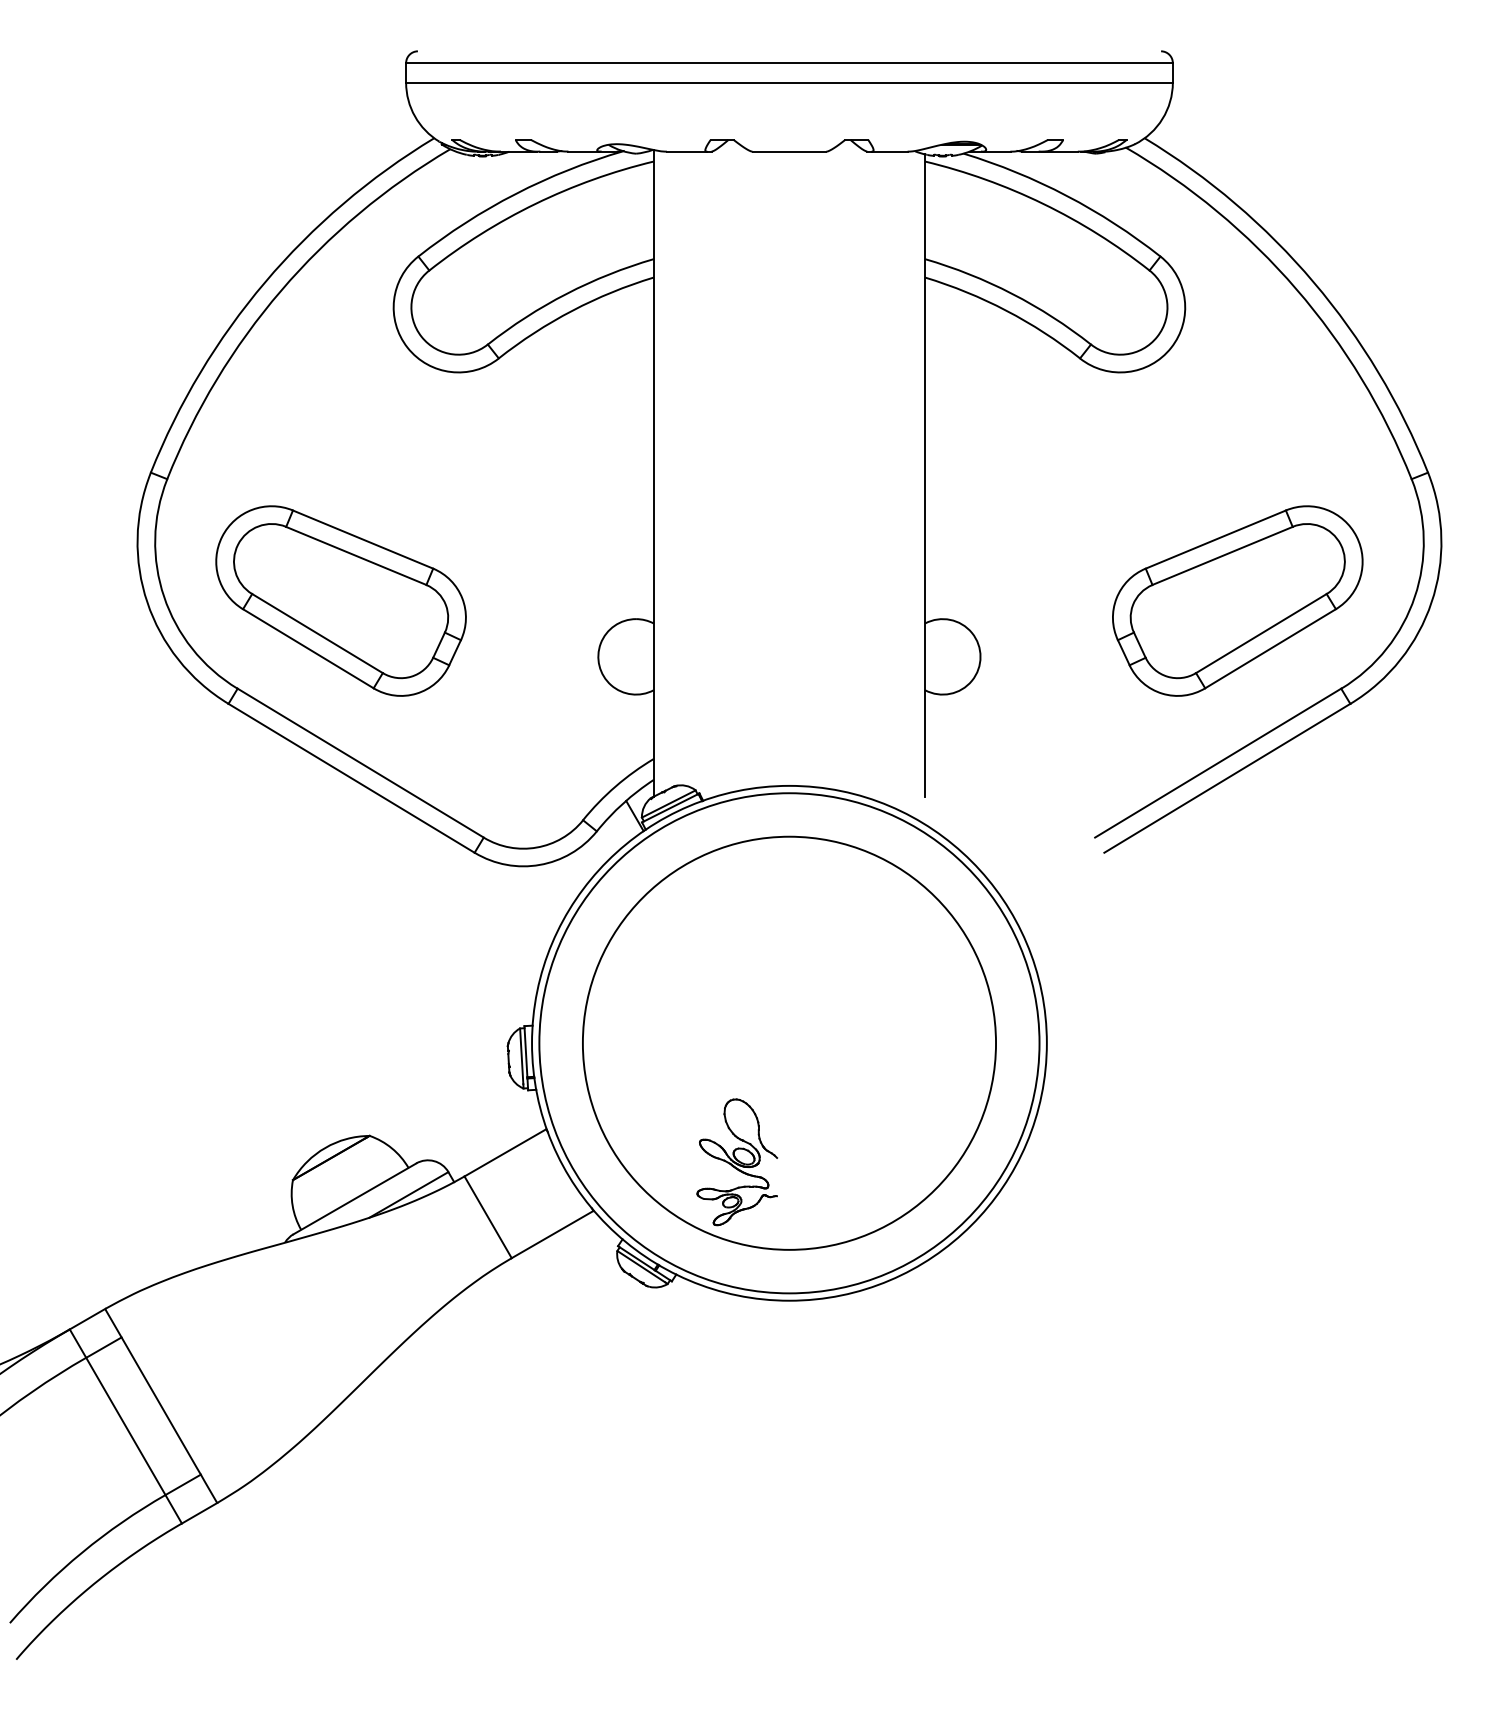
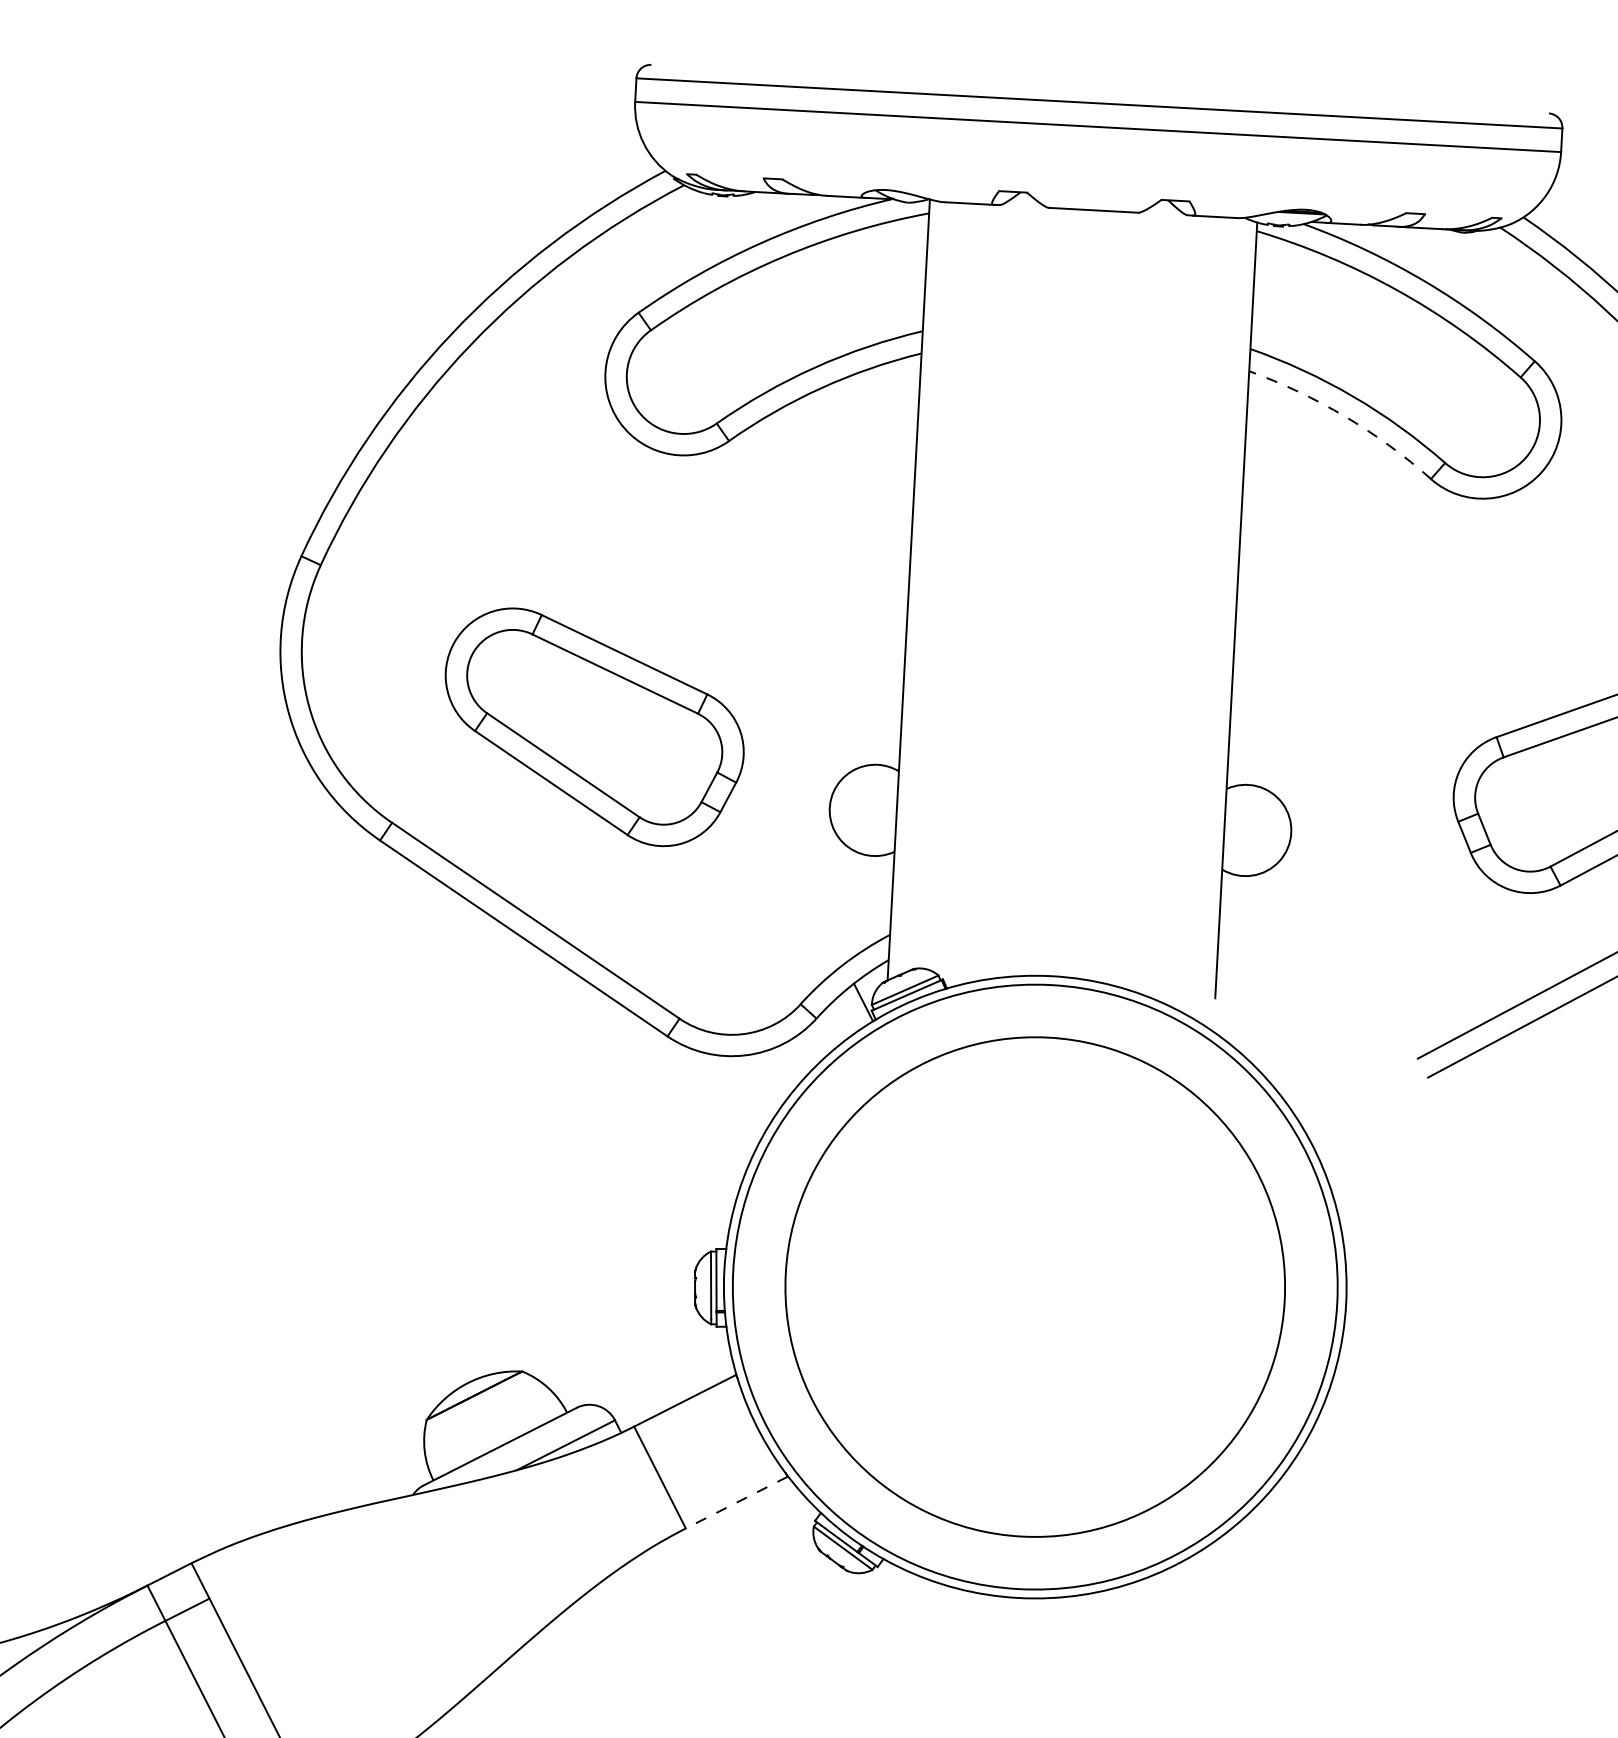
arc: (1006, 310) -> (1345, 416), solid -> dashed
part: (340, 600) -> (593, 726), moved
part: (737, 1162) -> (964, 1427), removed
line: (552, 1234) -> (736, 1502), solid -> dashed

